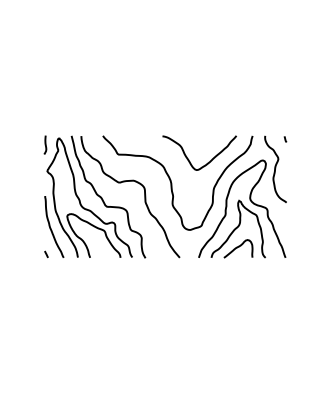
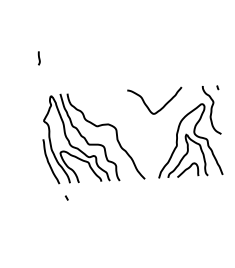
curve: (45, 144) -> (39, 57), moved
curve: (172, 183) -> (136, 124), removed
curve: (46, 254) -> (66, 198), moved

